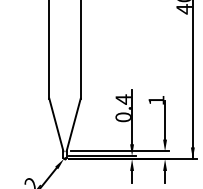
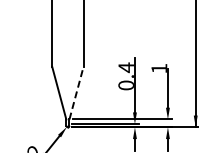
line: (73, 124) -> (76, 92), solid -> dashed

